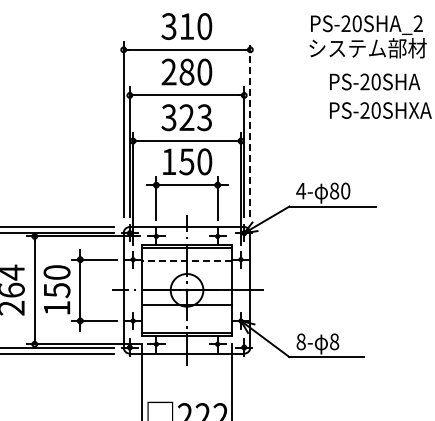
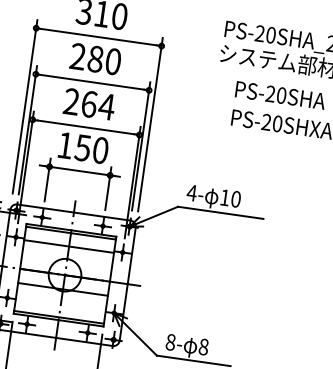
text: (186, 117) -> (88, 104), 323 -> 264
line: (250, 129) -> (150, 124), dashed -> solid
text: (334, 190) -> (225, 197), 80 -> 10
line: (186, 261) -> (68, 246), dashed -> solid

